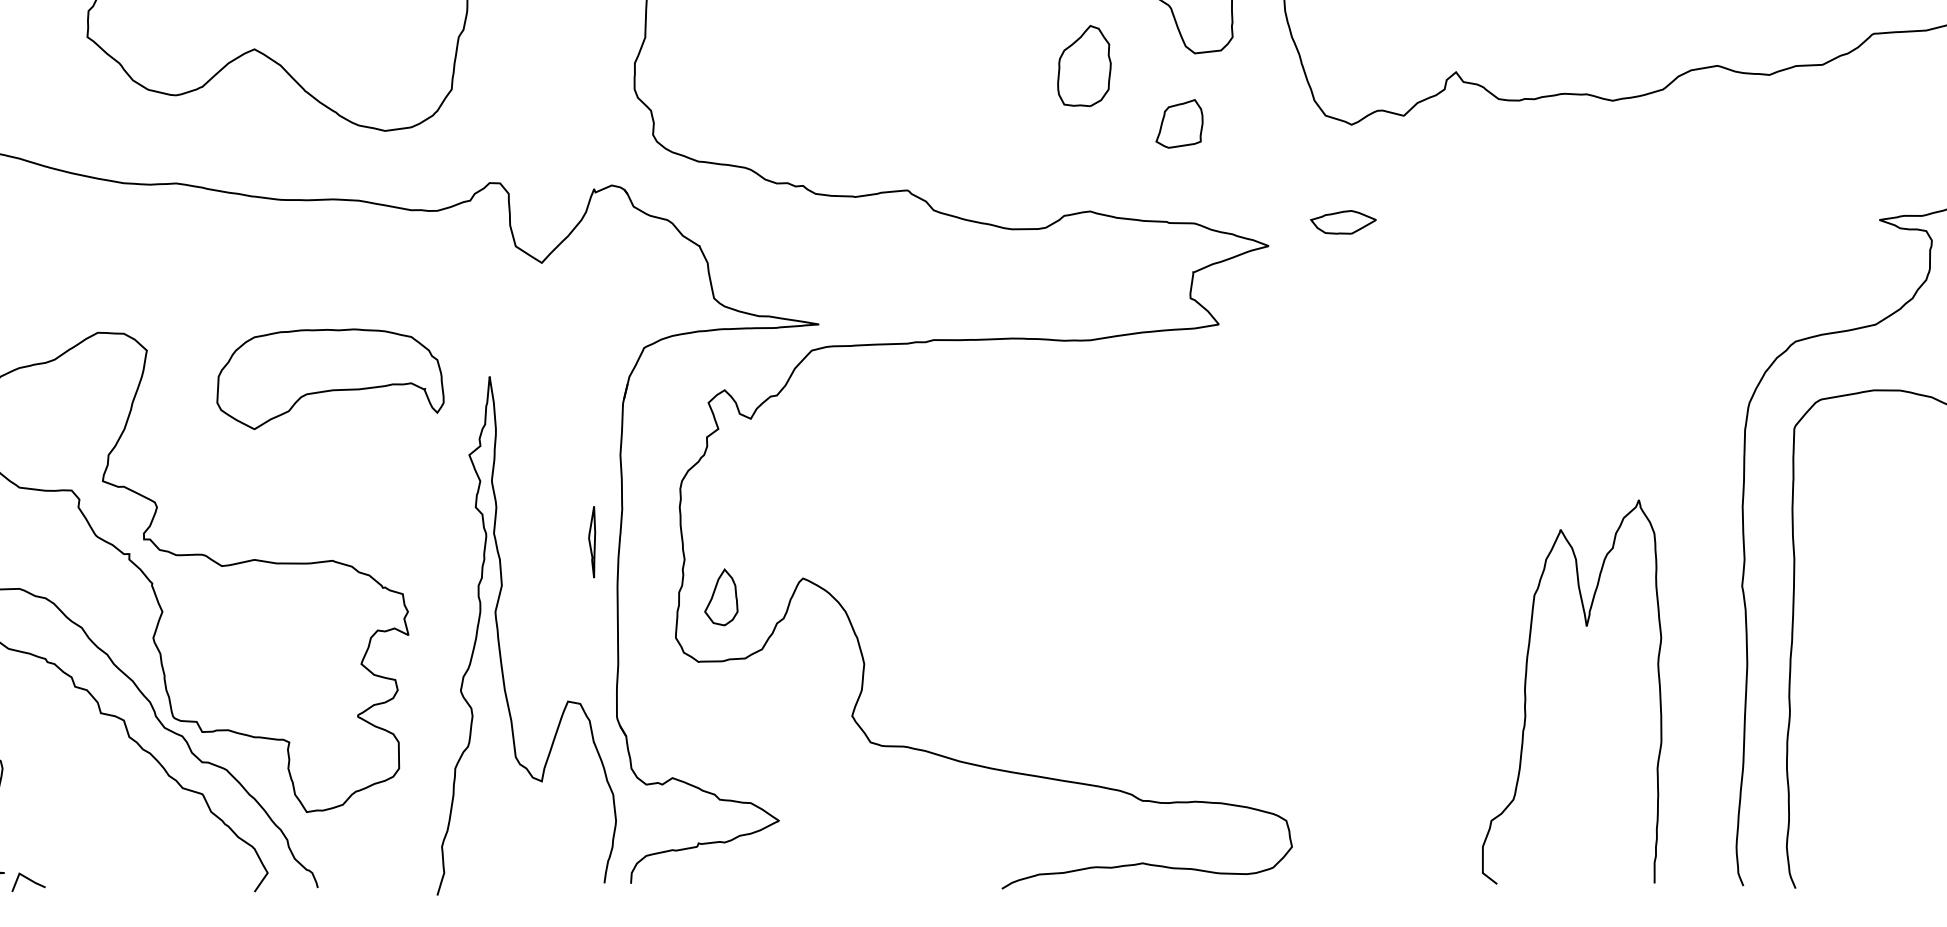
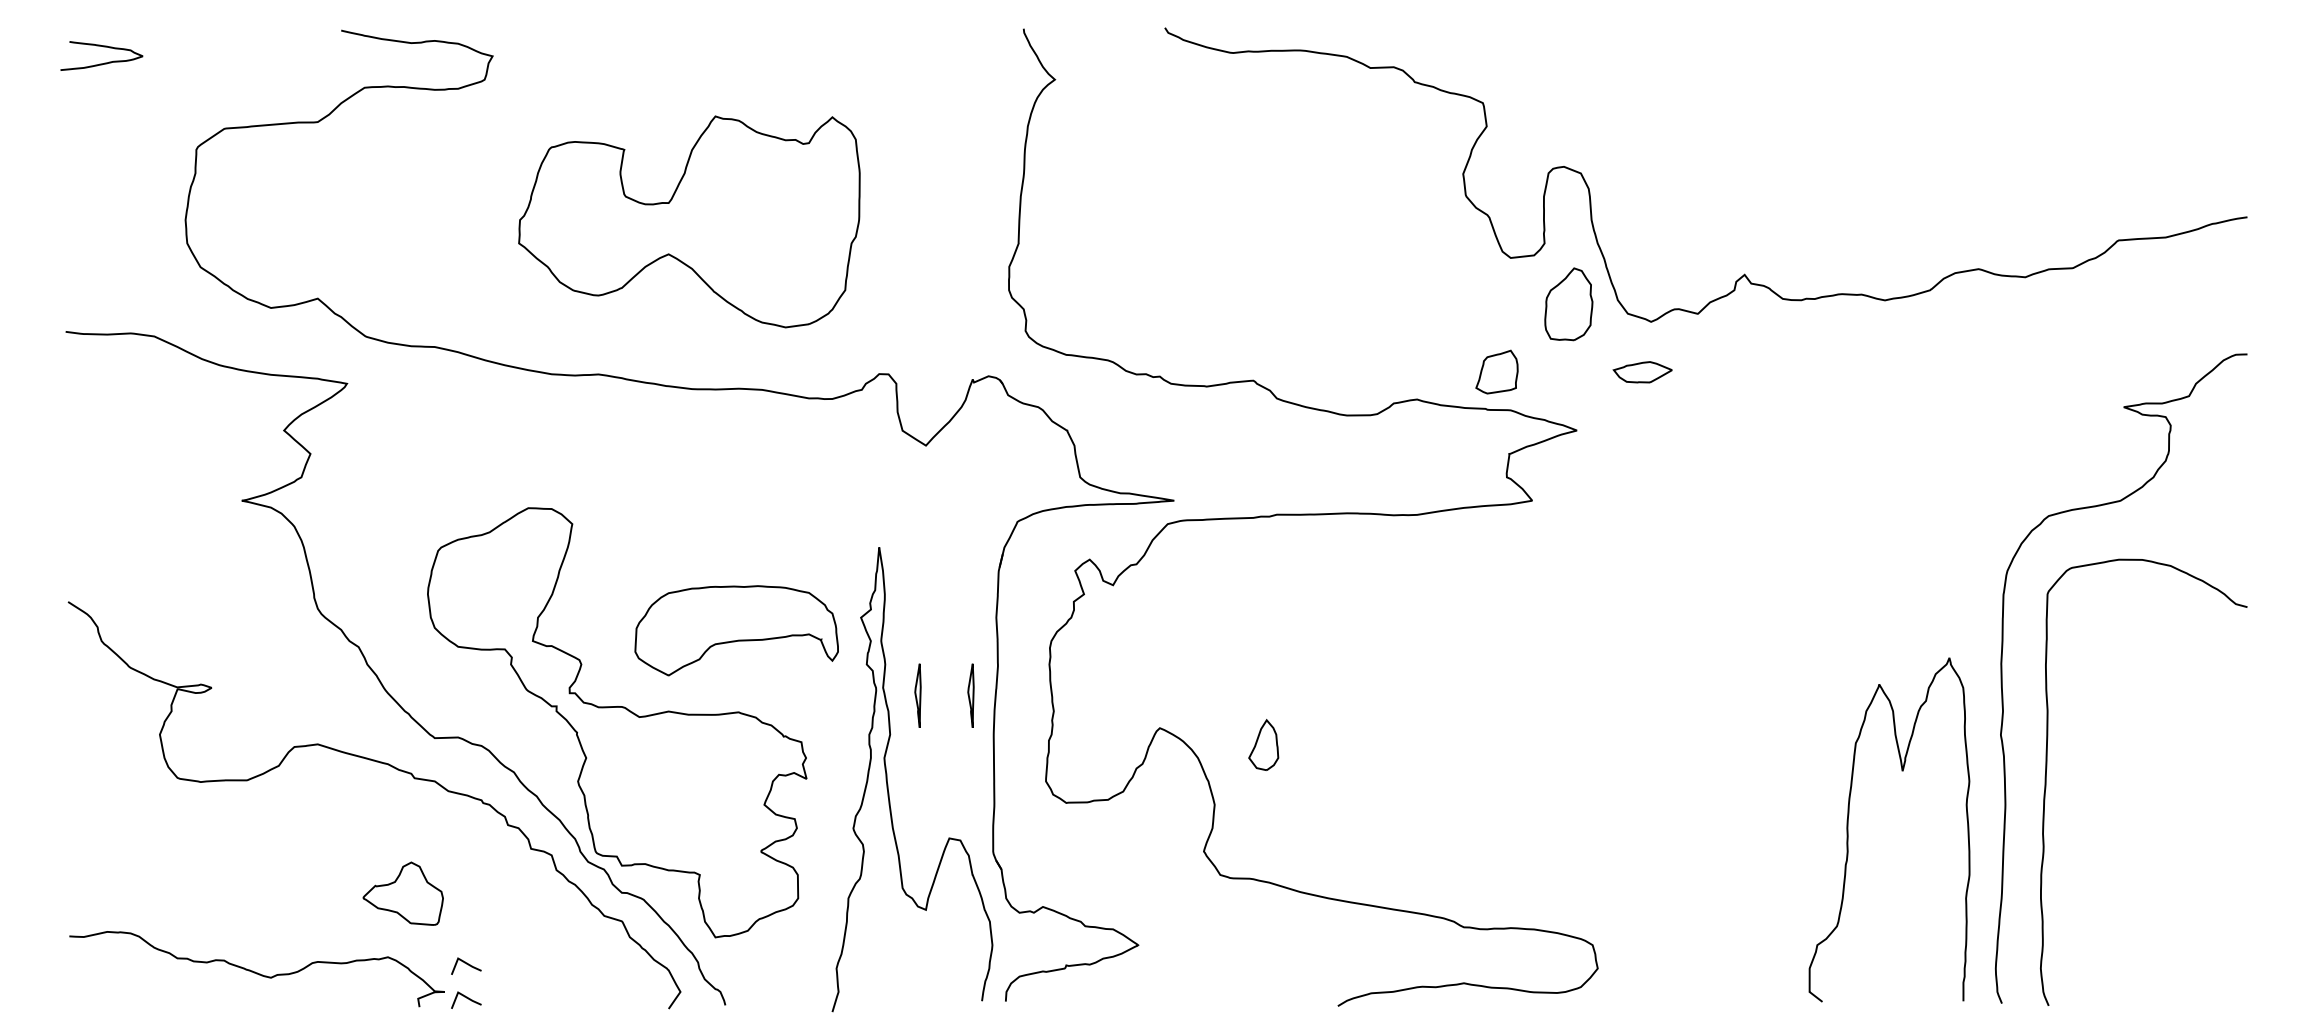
part: (1084, 66) -> (1568, 304), moved
part: (1178, 123) -> (1496, 371), moved
part: (1343, 222) -> (1642, 372), moved
part: (330, 378) -> (736, 630), moved
part: (532, 541) -> (917, 695), added
part: (721, 596) -> (1263, 744), moved
curve: (1526, 691) -> (1848, 829), moved
line: (28, 842) -> (466, 964), added

